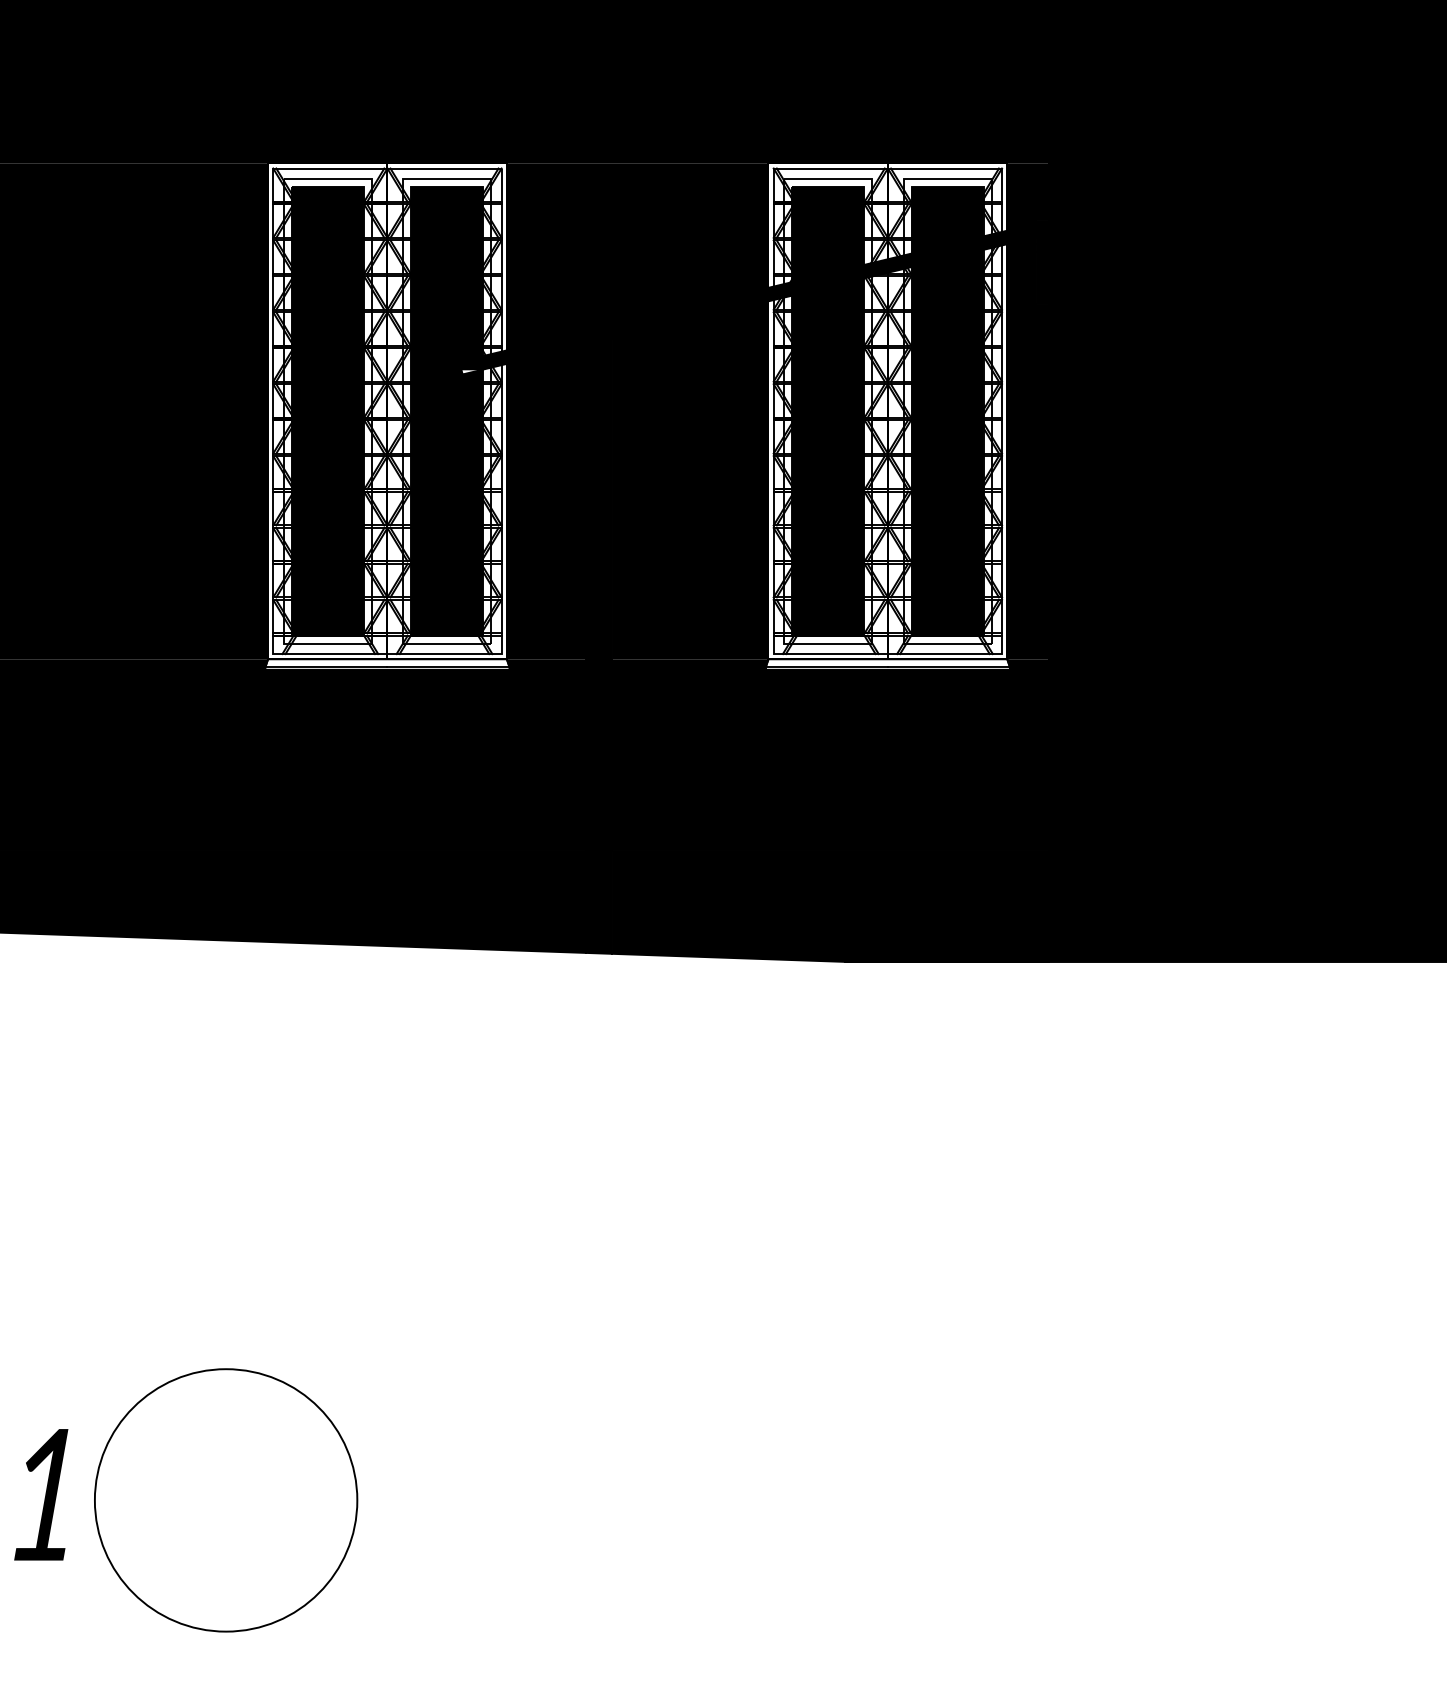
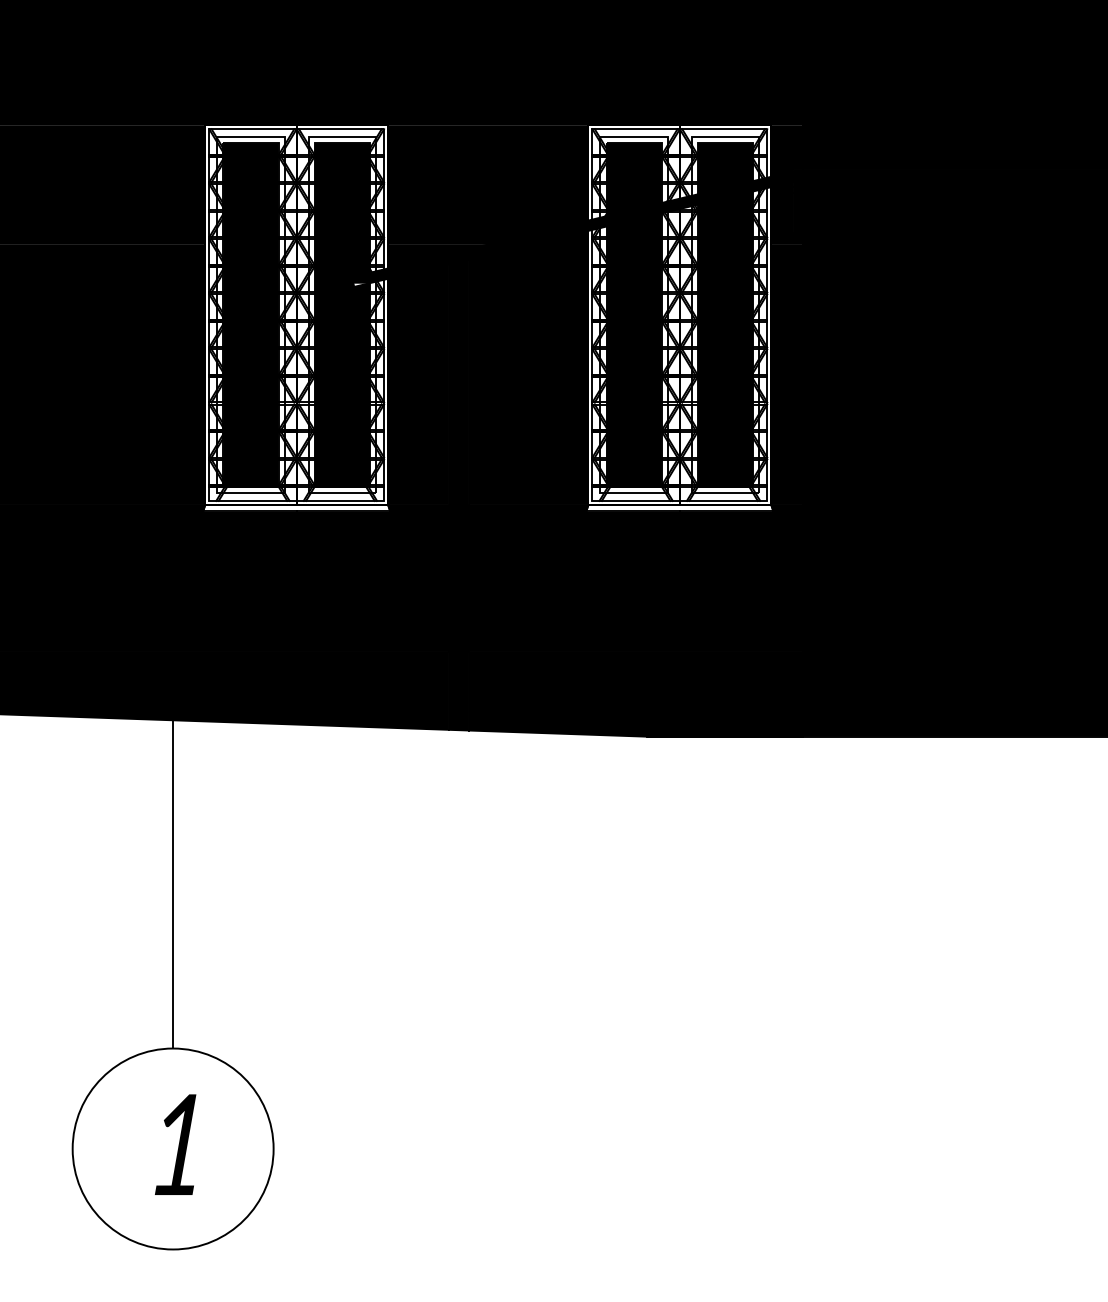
line: (226, 1140) -> (173, 873), added
text: (41, 1494) -> (175, 1144), moved

